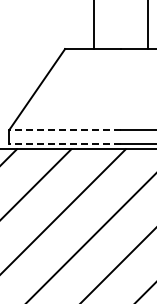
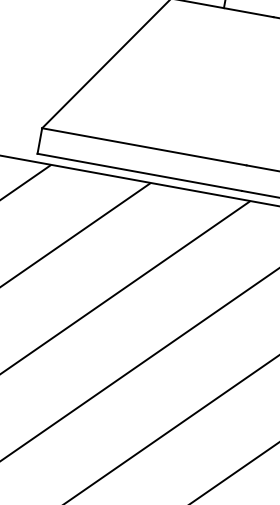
line: (65, 130) -> (144, 147), dashed -> solid
line: (65, 144) -> (140, 173), dashed -> solid

